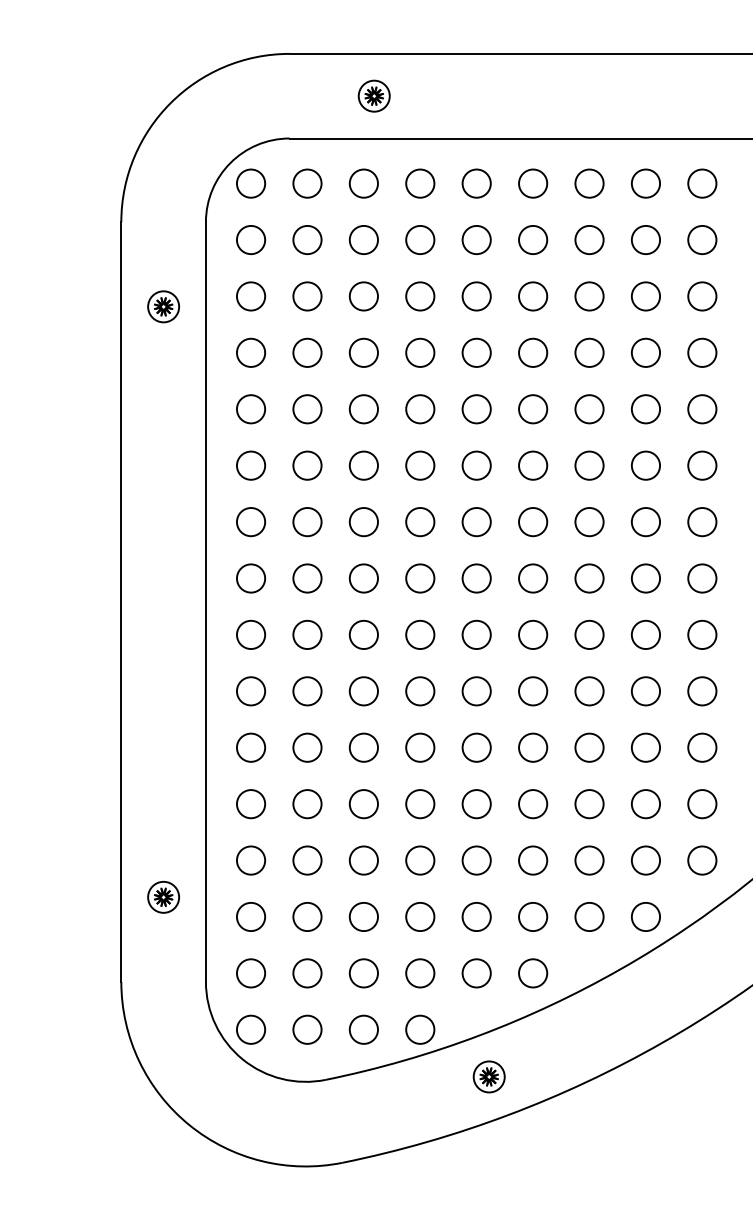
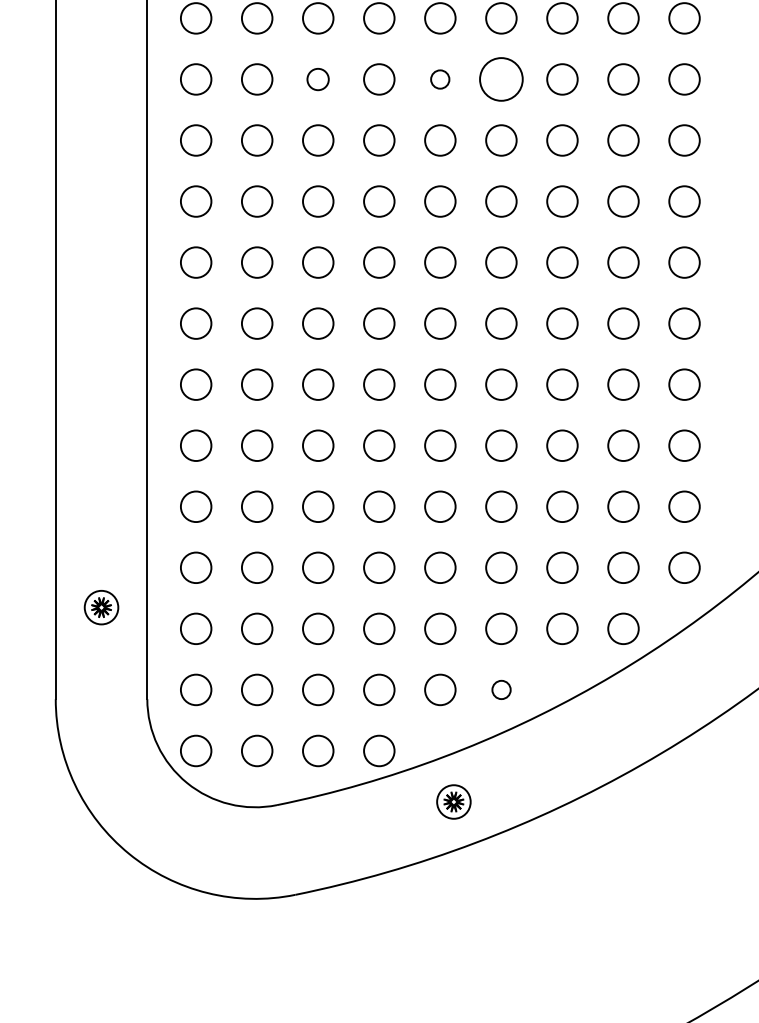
circle: (363, 409) -> (317, 79), size x0.7
circle: (476, 409) -> (440, 79), size x0.6
circle: (533, 409) -> (501, 79), size x1.4
circle: (533, 973) -> (501, 690), size x0.6

